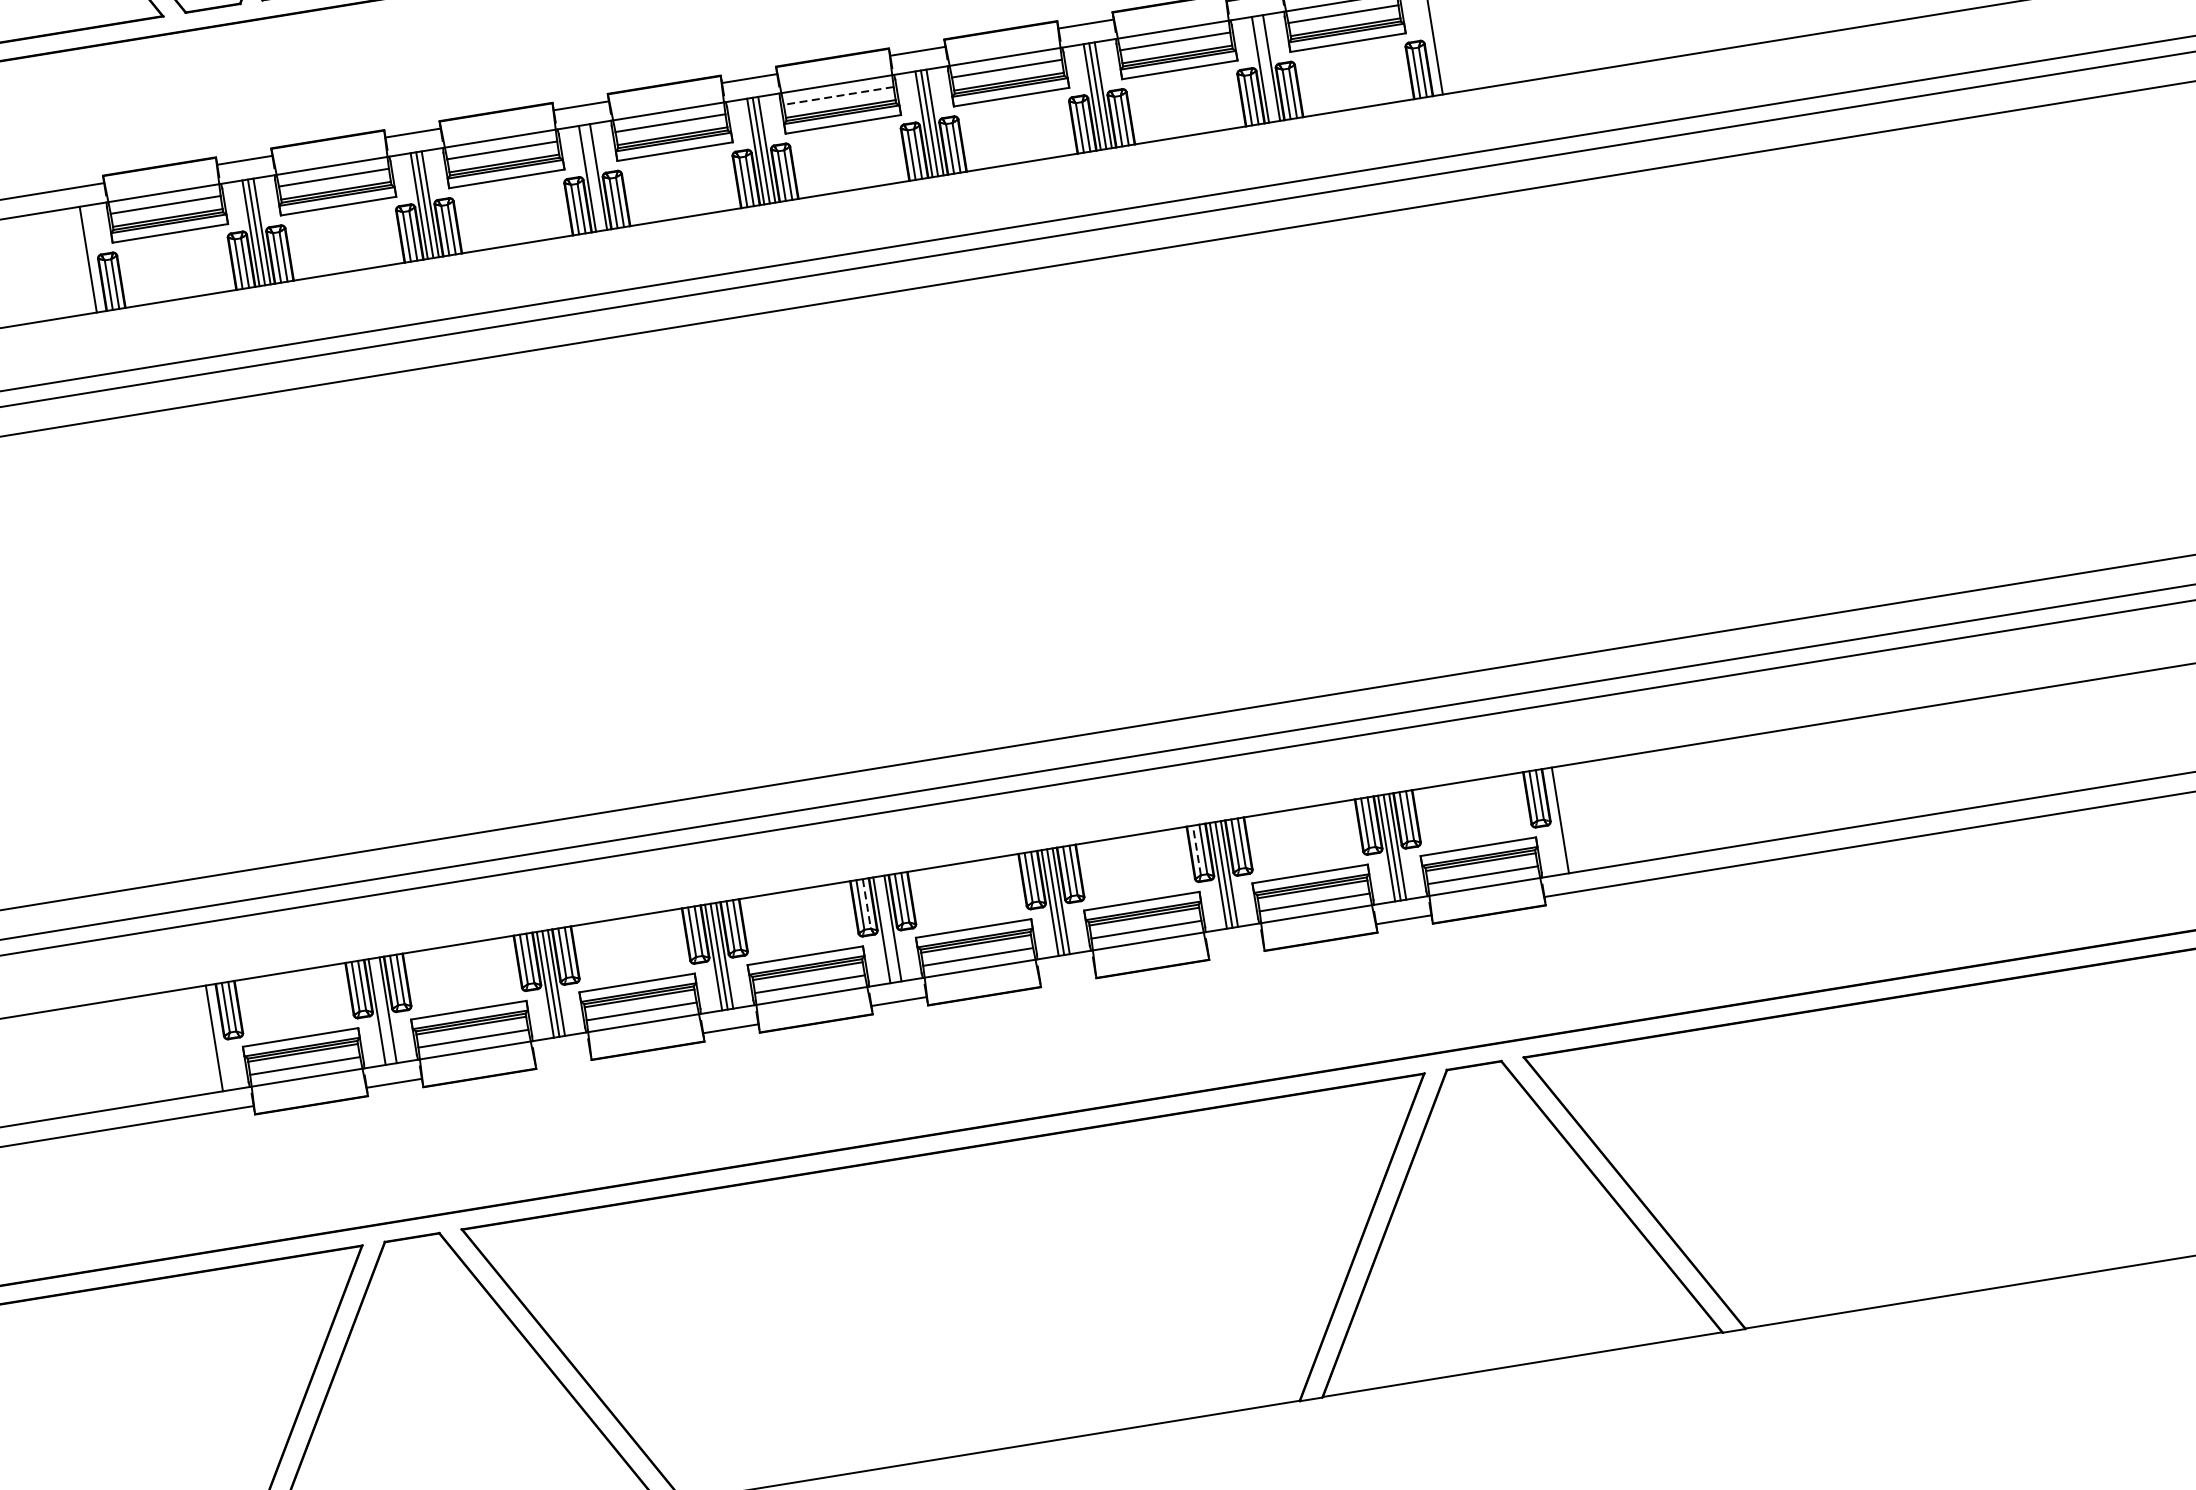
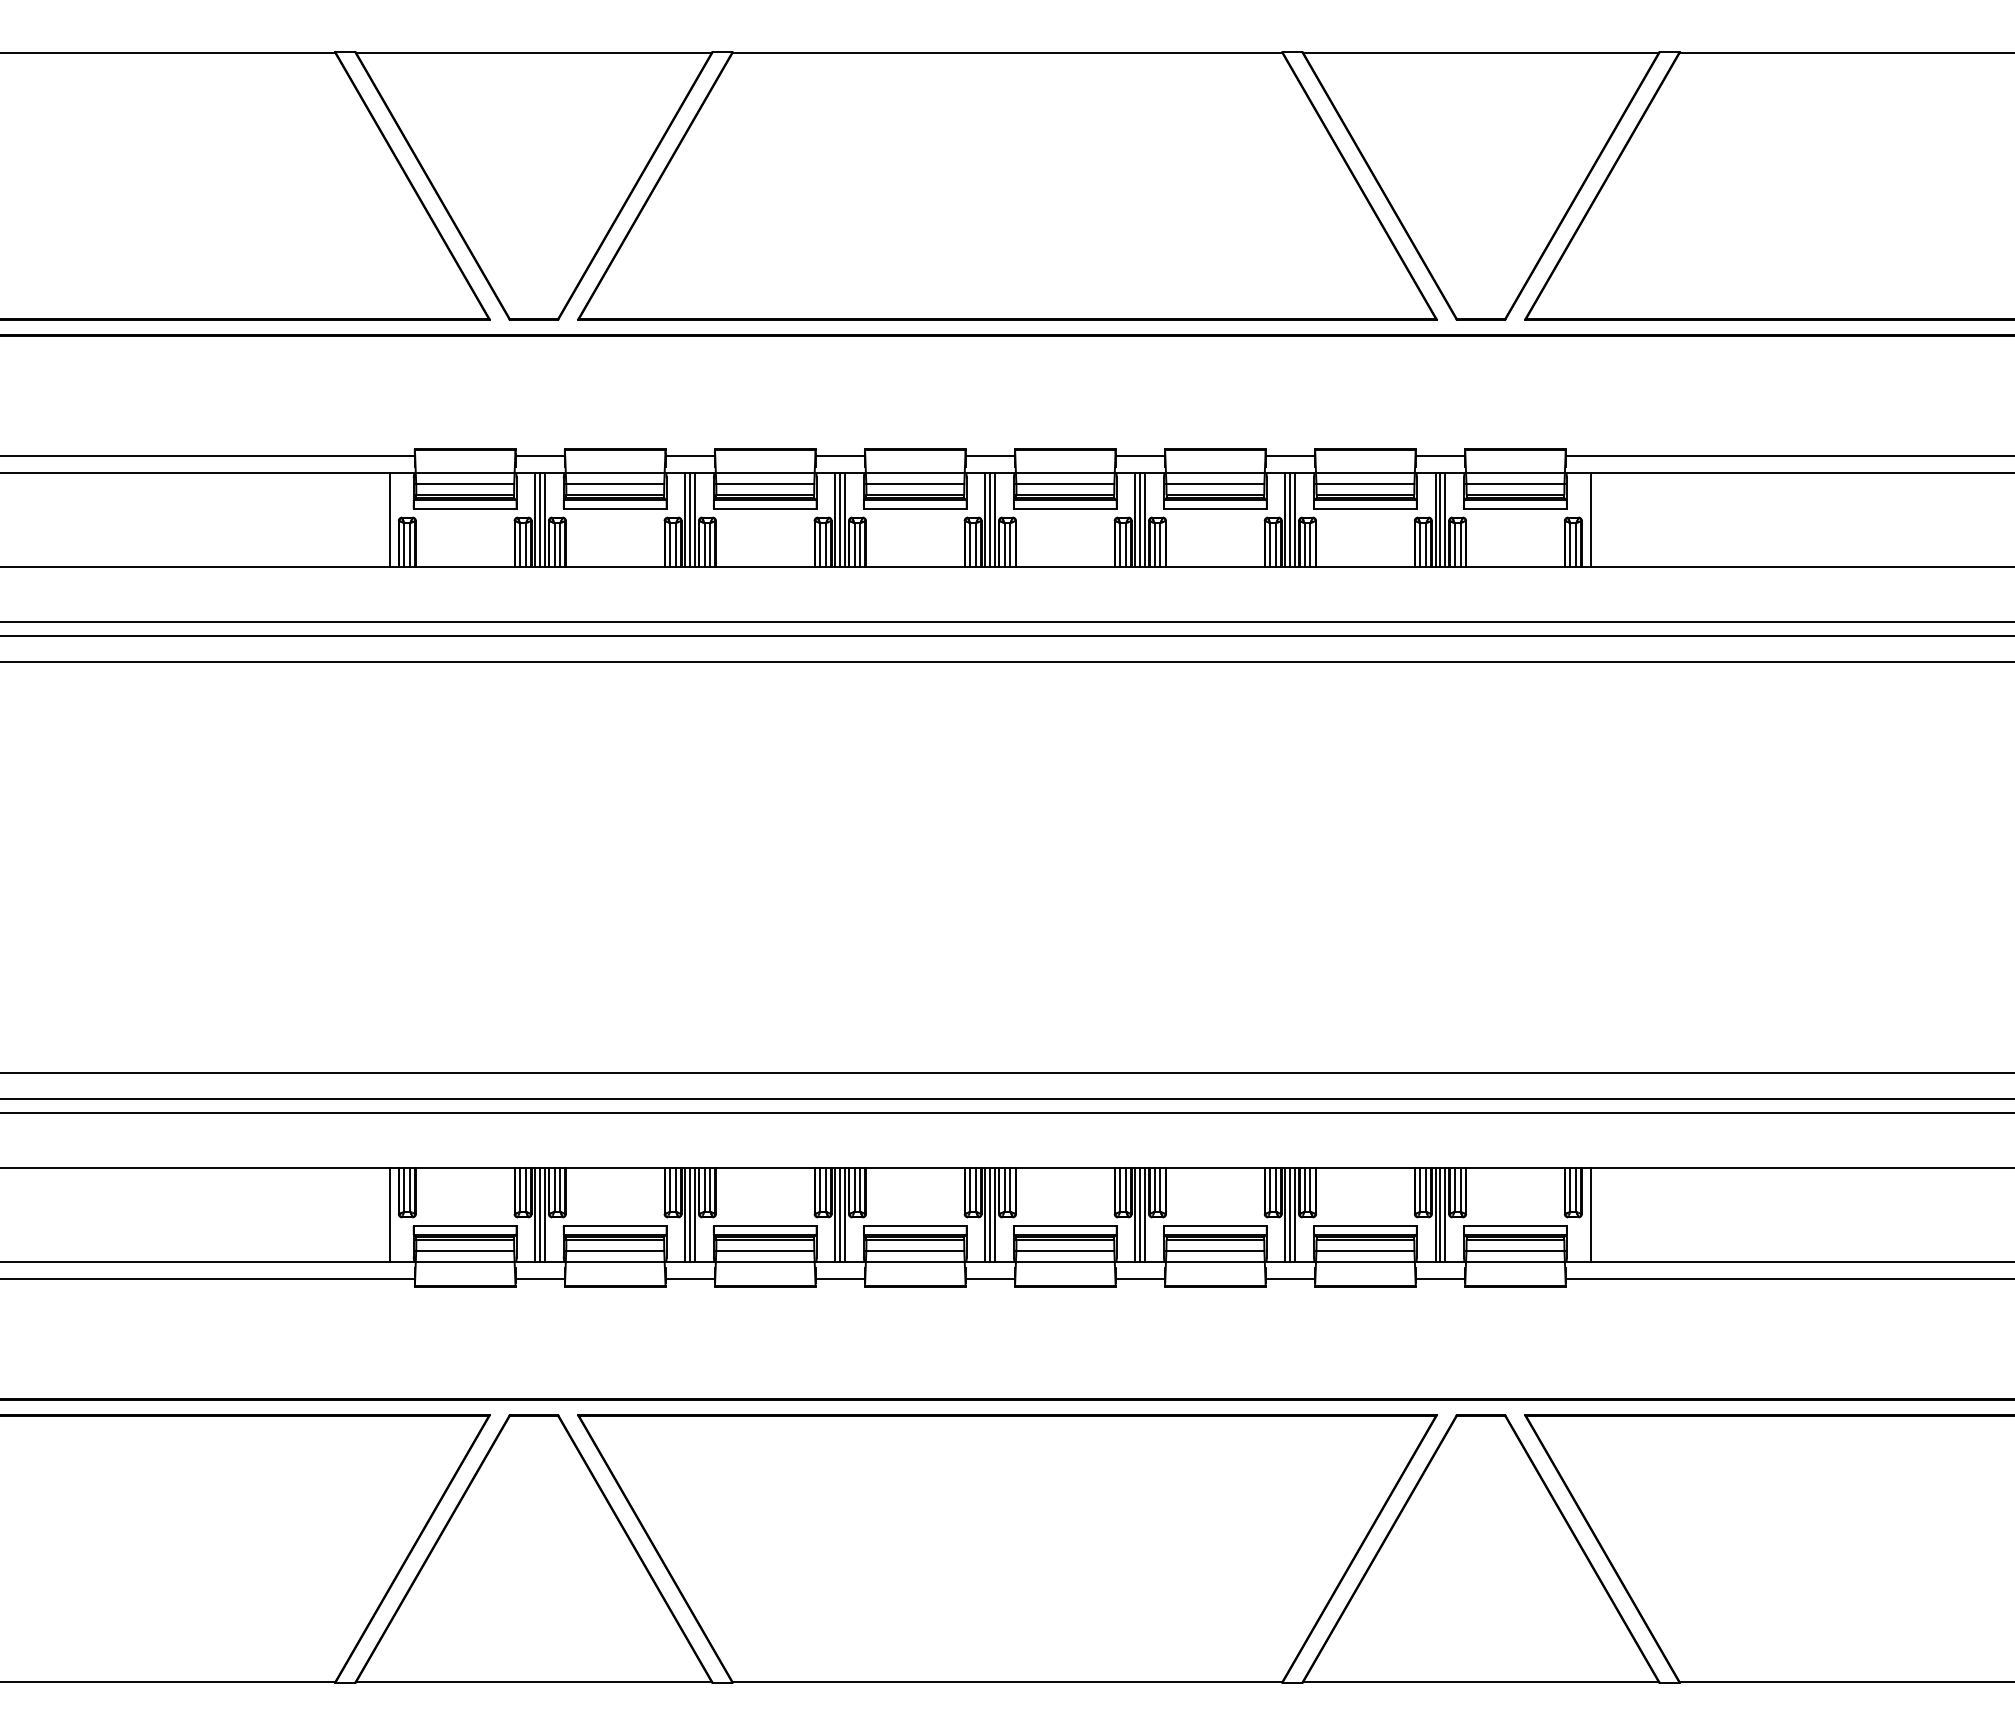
line: (1266, 69) -> (1440, 520), added
line: (837, 95) -> (1064, 483), dashed -> solid
line: (593, 178) -> (840, 520), added
line: (1196, 850) -> (1270, 1189), dashed -> solid
line: (867, 904) -> (976, 1190), dashed -> solid
line: (887, 929) -> (990, 1214), added
line: (1235, 947) -> (1290, 1279), added
line: (1066, 974) -> (1139, 1279), added
line: (382, 1010) -> (540, 1214), added
line: (561, 1056) -> (689, 1279), added

